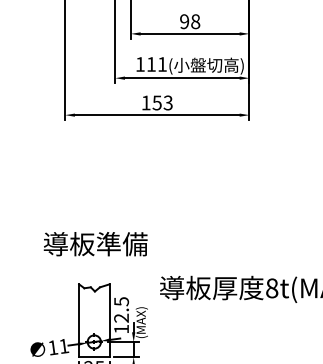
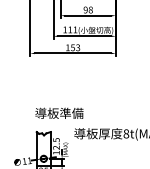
text: (95, 242) -> (59, 112), moved

